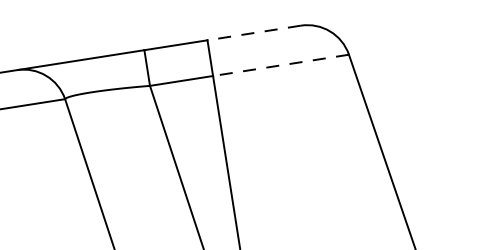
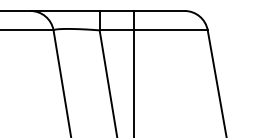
line: (252, 32) -> (158, 10), dashed -> solid
line: (280, 65) -> (170, 30), dashed -> solid

